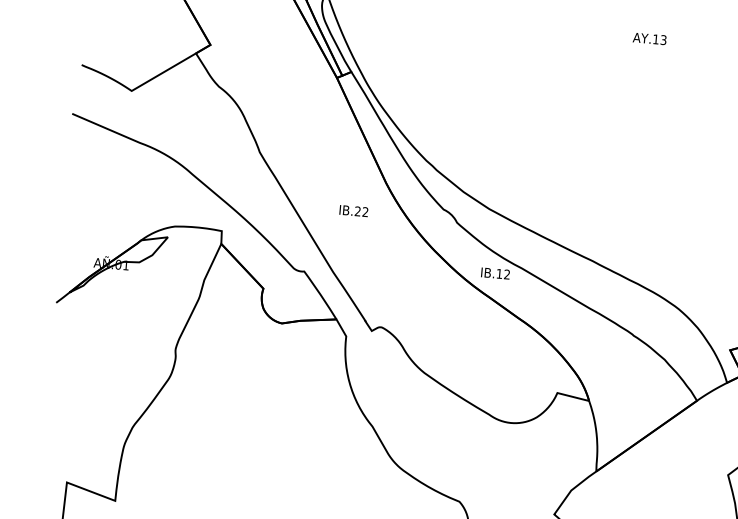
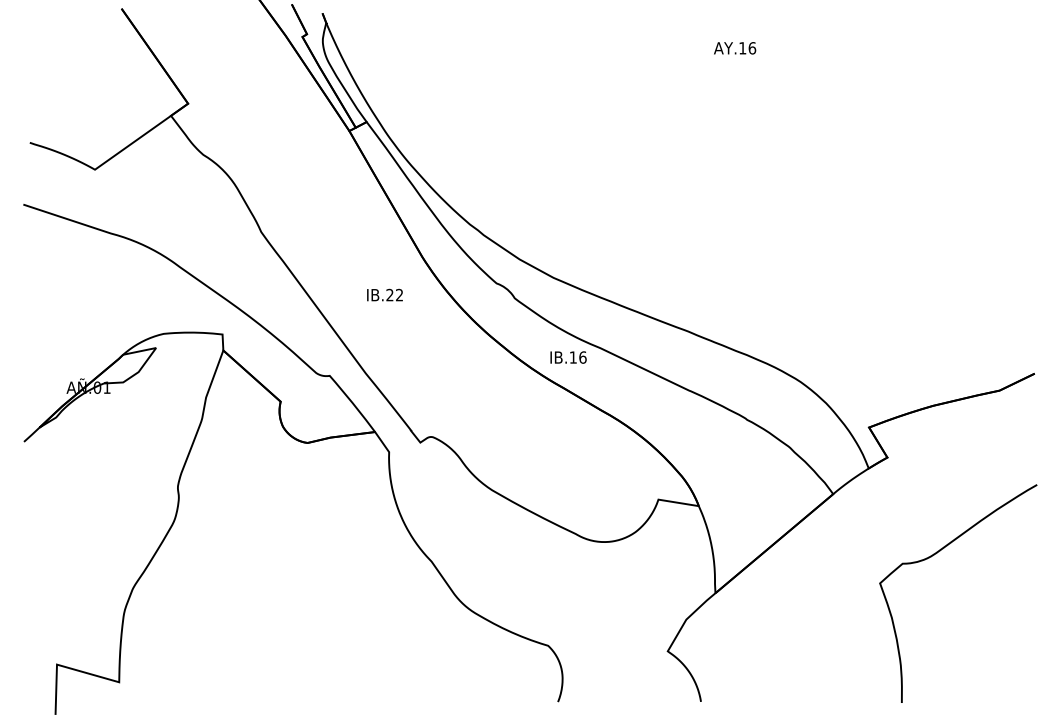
text: (663, 40) -> (752, 48), AY.13 -> AY.16
text: (506, 274) -> (582, 357), IB.12 -> IB.16

